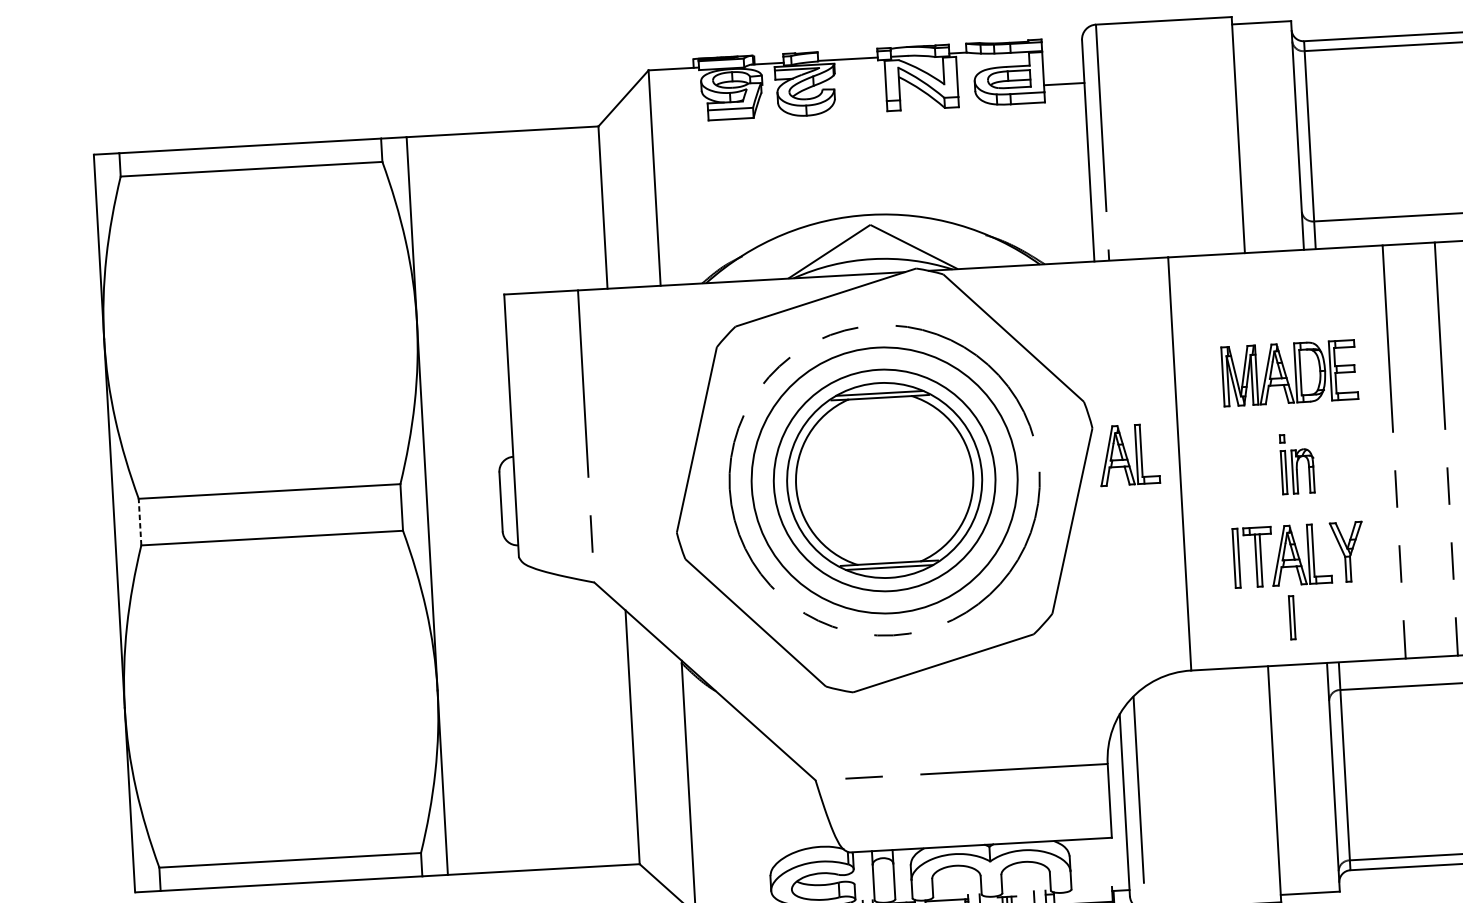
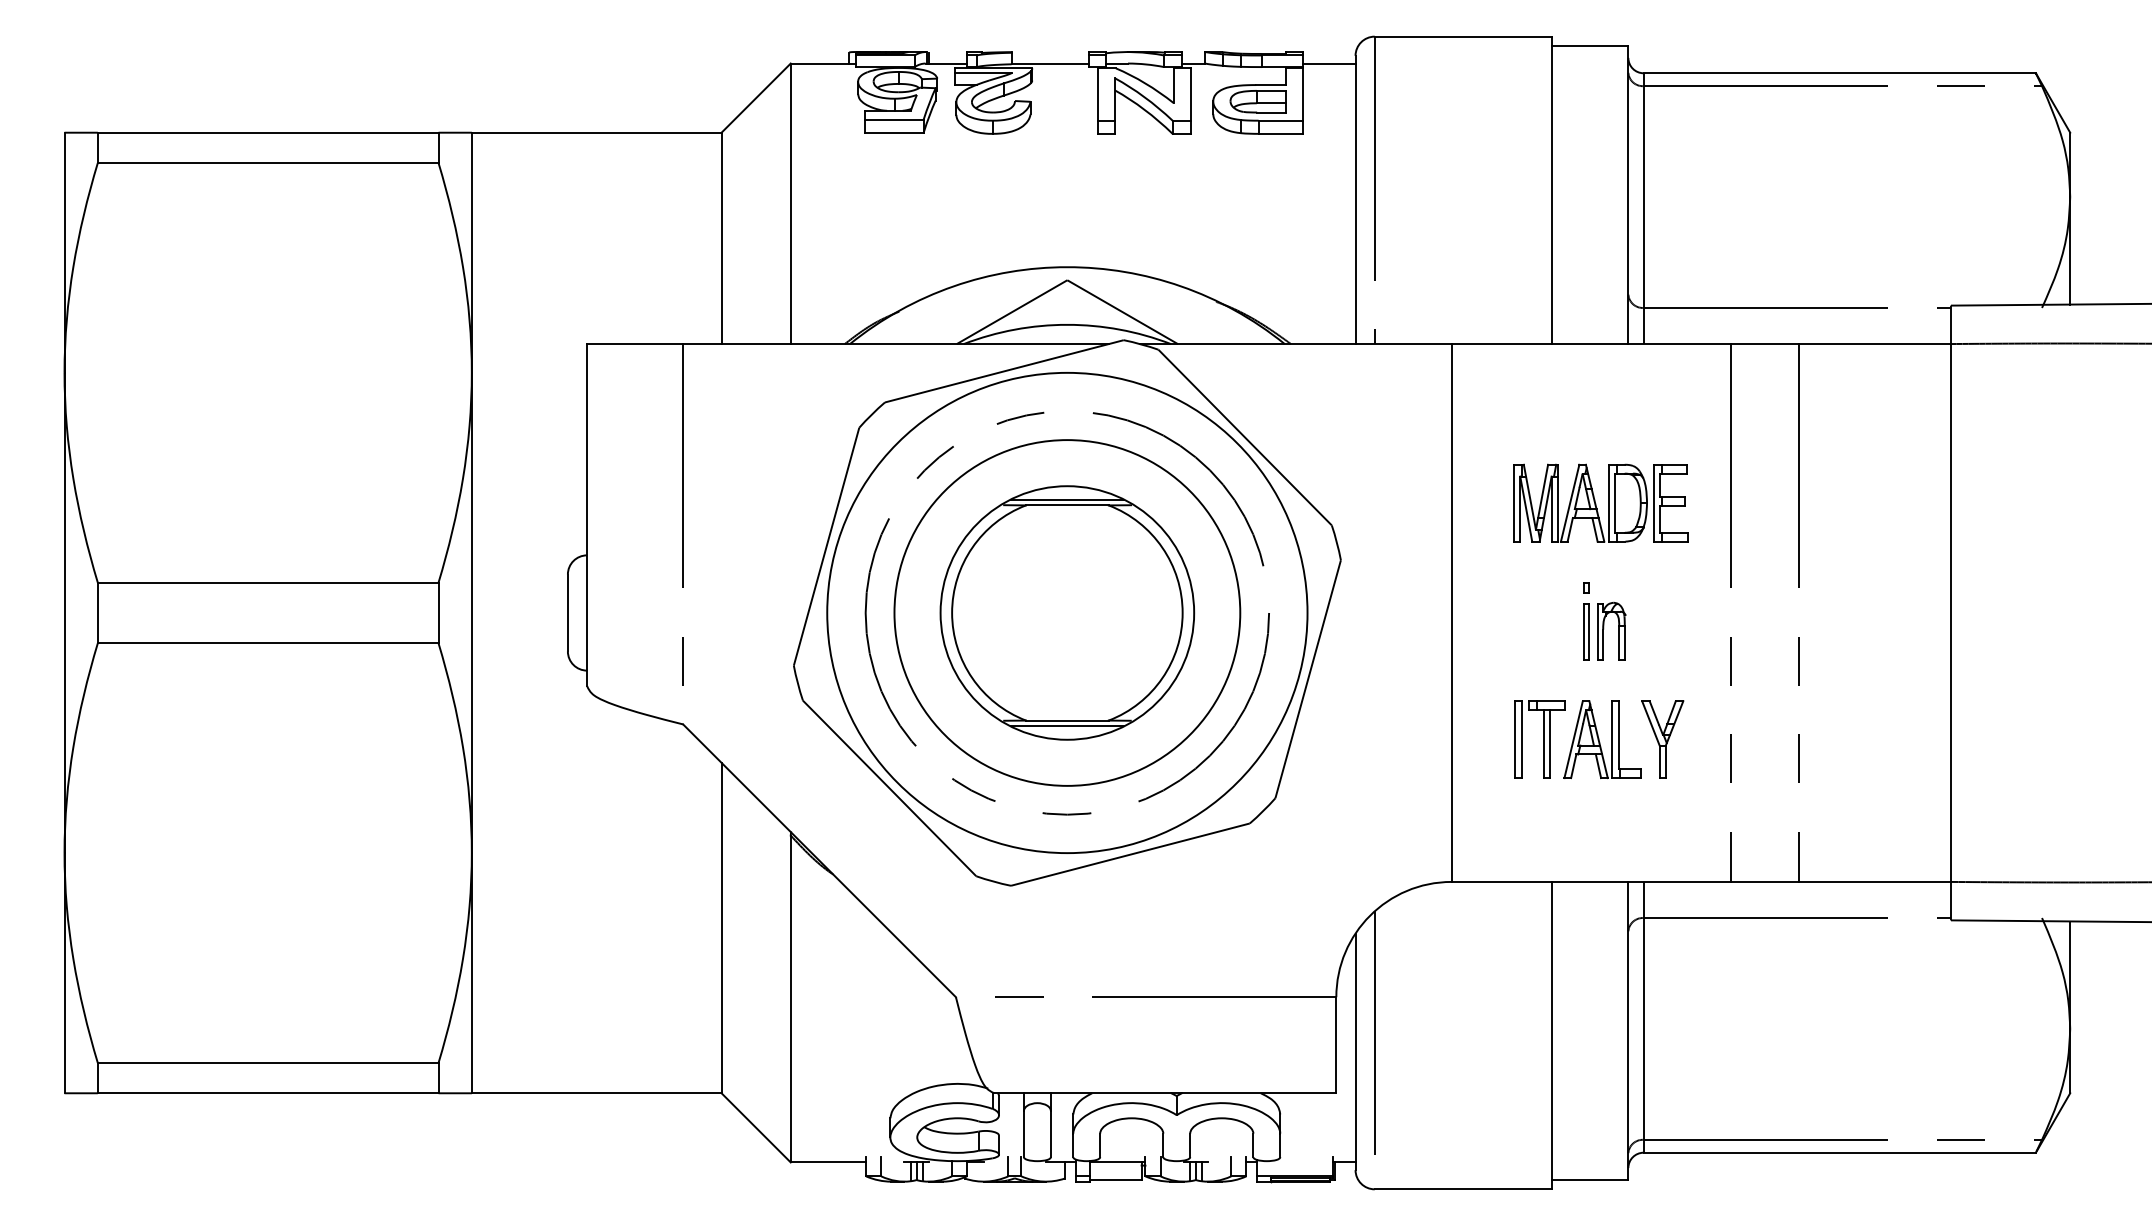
line: (1063, 84) -> (1328, 63), moved
part: (1129, 454) -> (1386, 597), removed
circle: (884, 480) -> (1067, 612), size x1.67
line: (139, 521) -> (97, 612), dashed -> solid
part: (1292, 617) -> (1586, 820), removed

